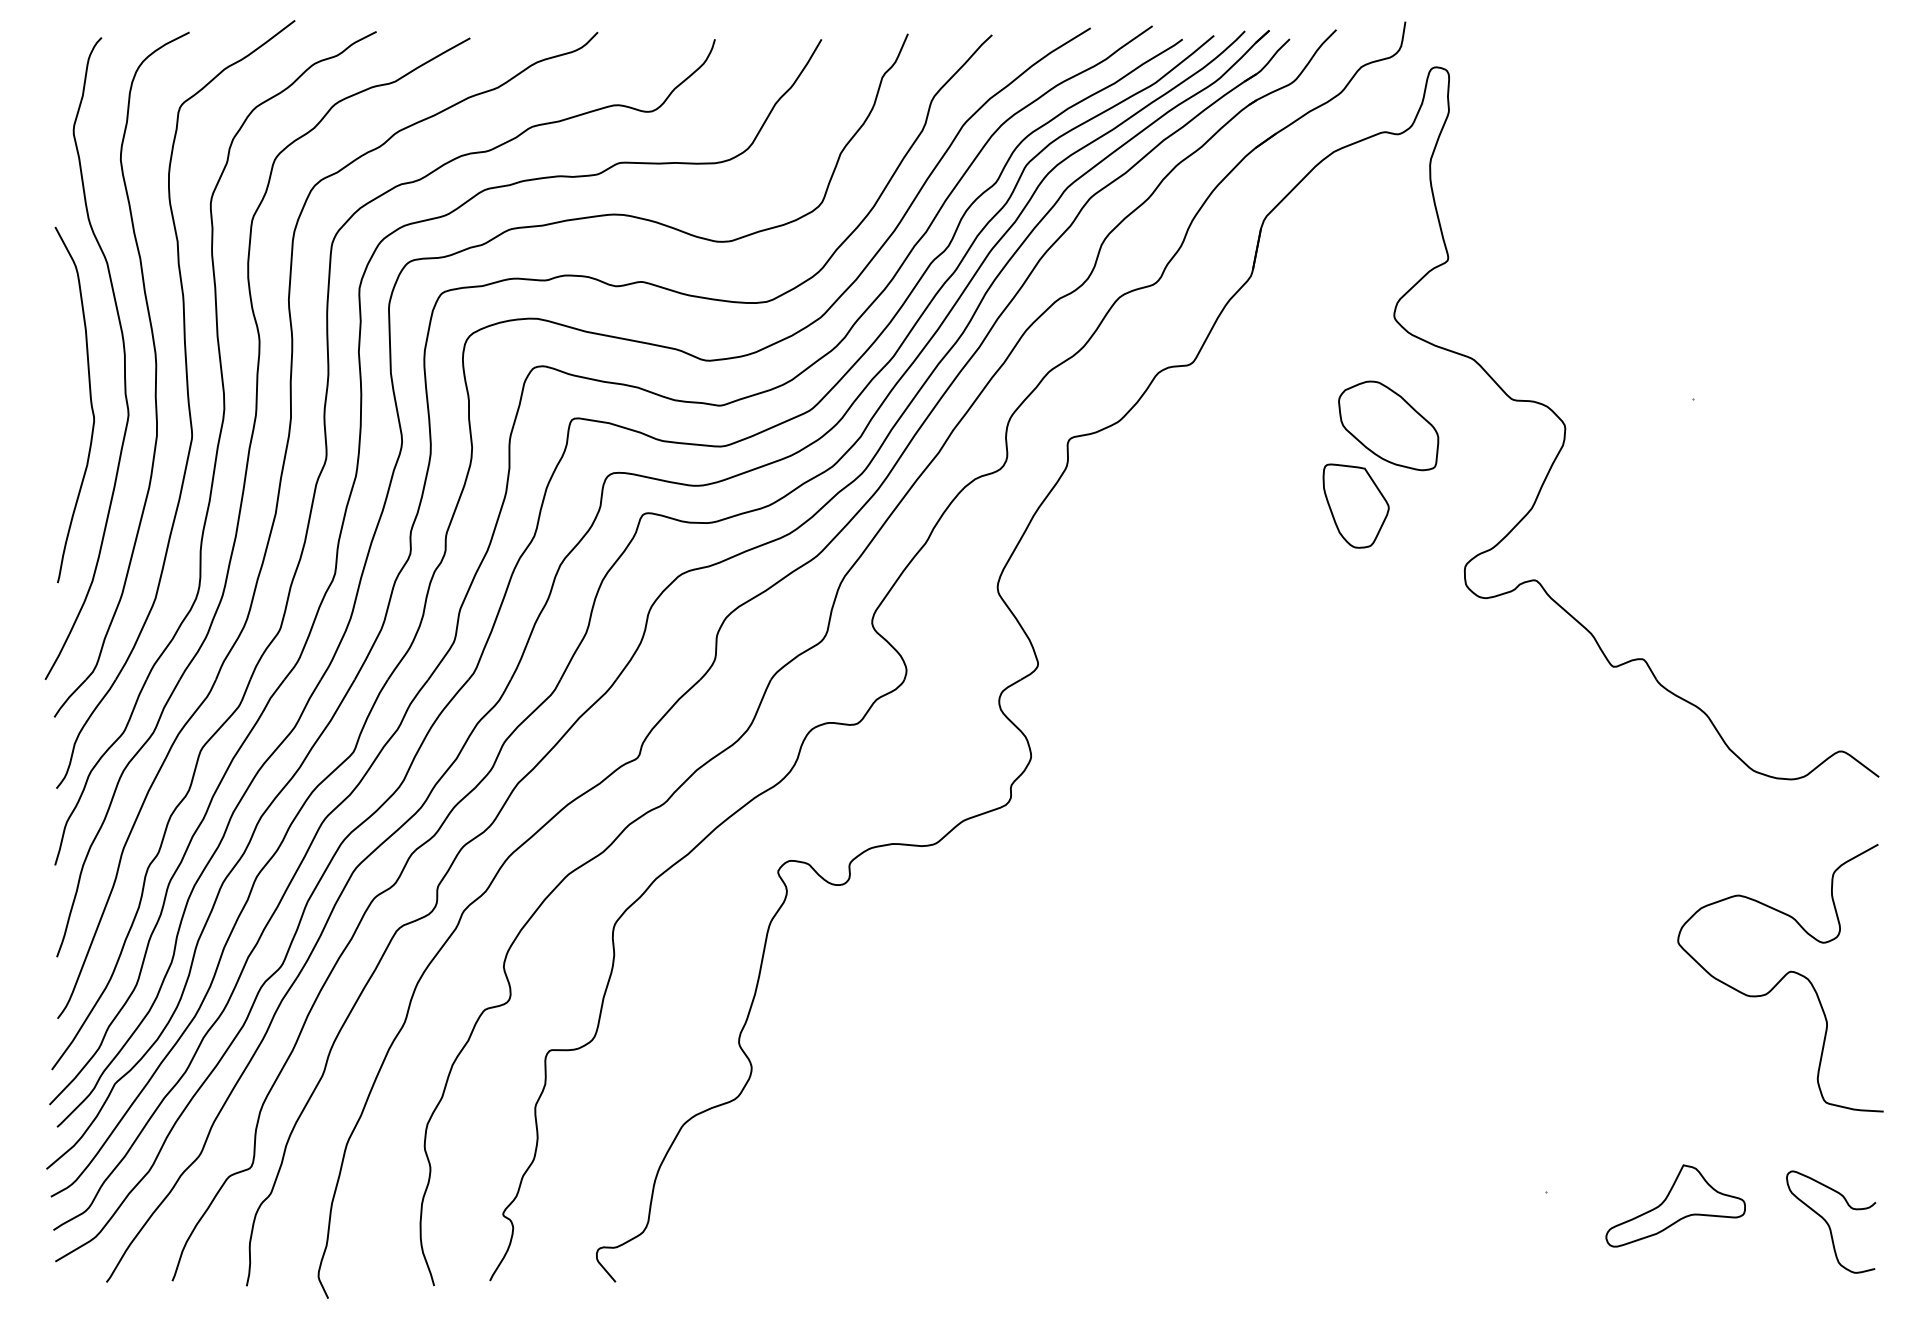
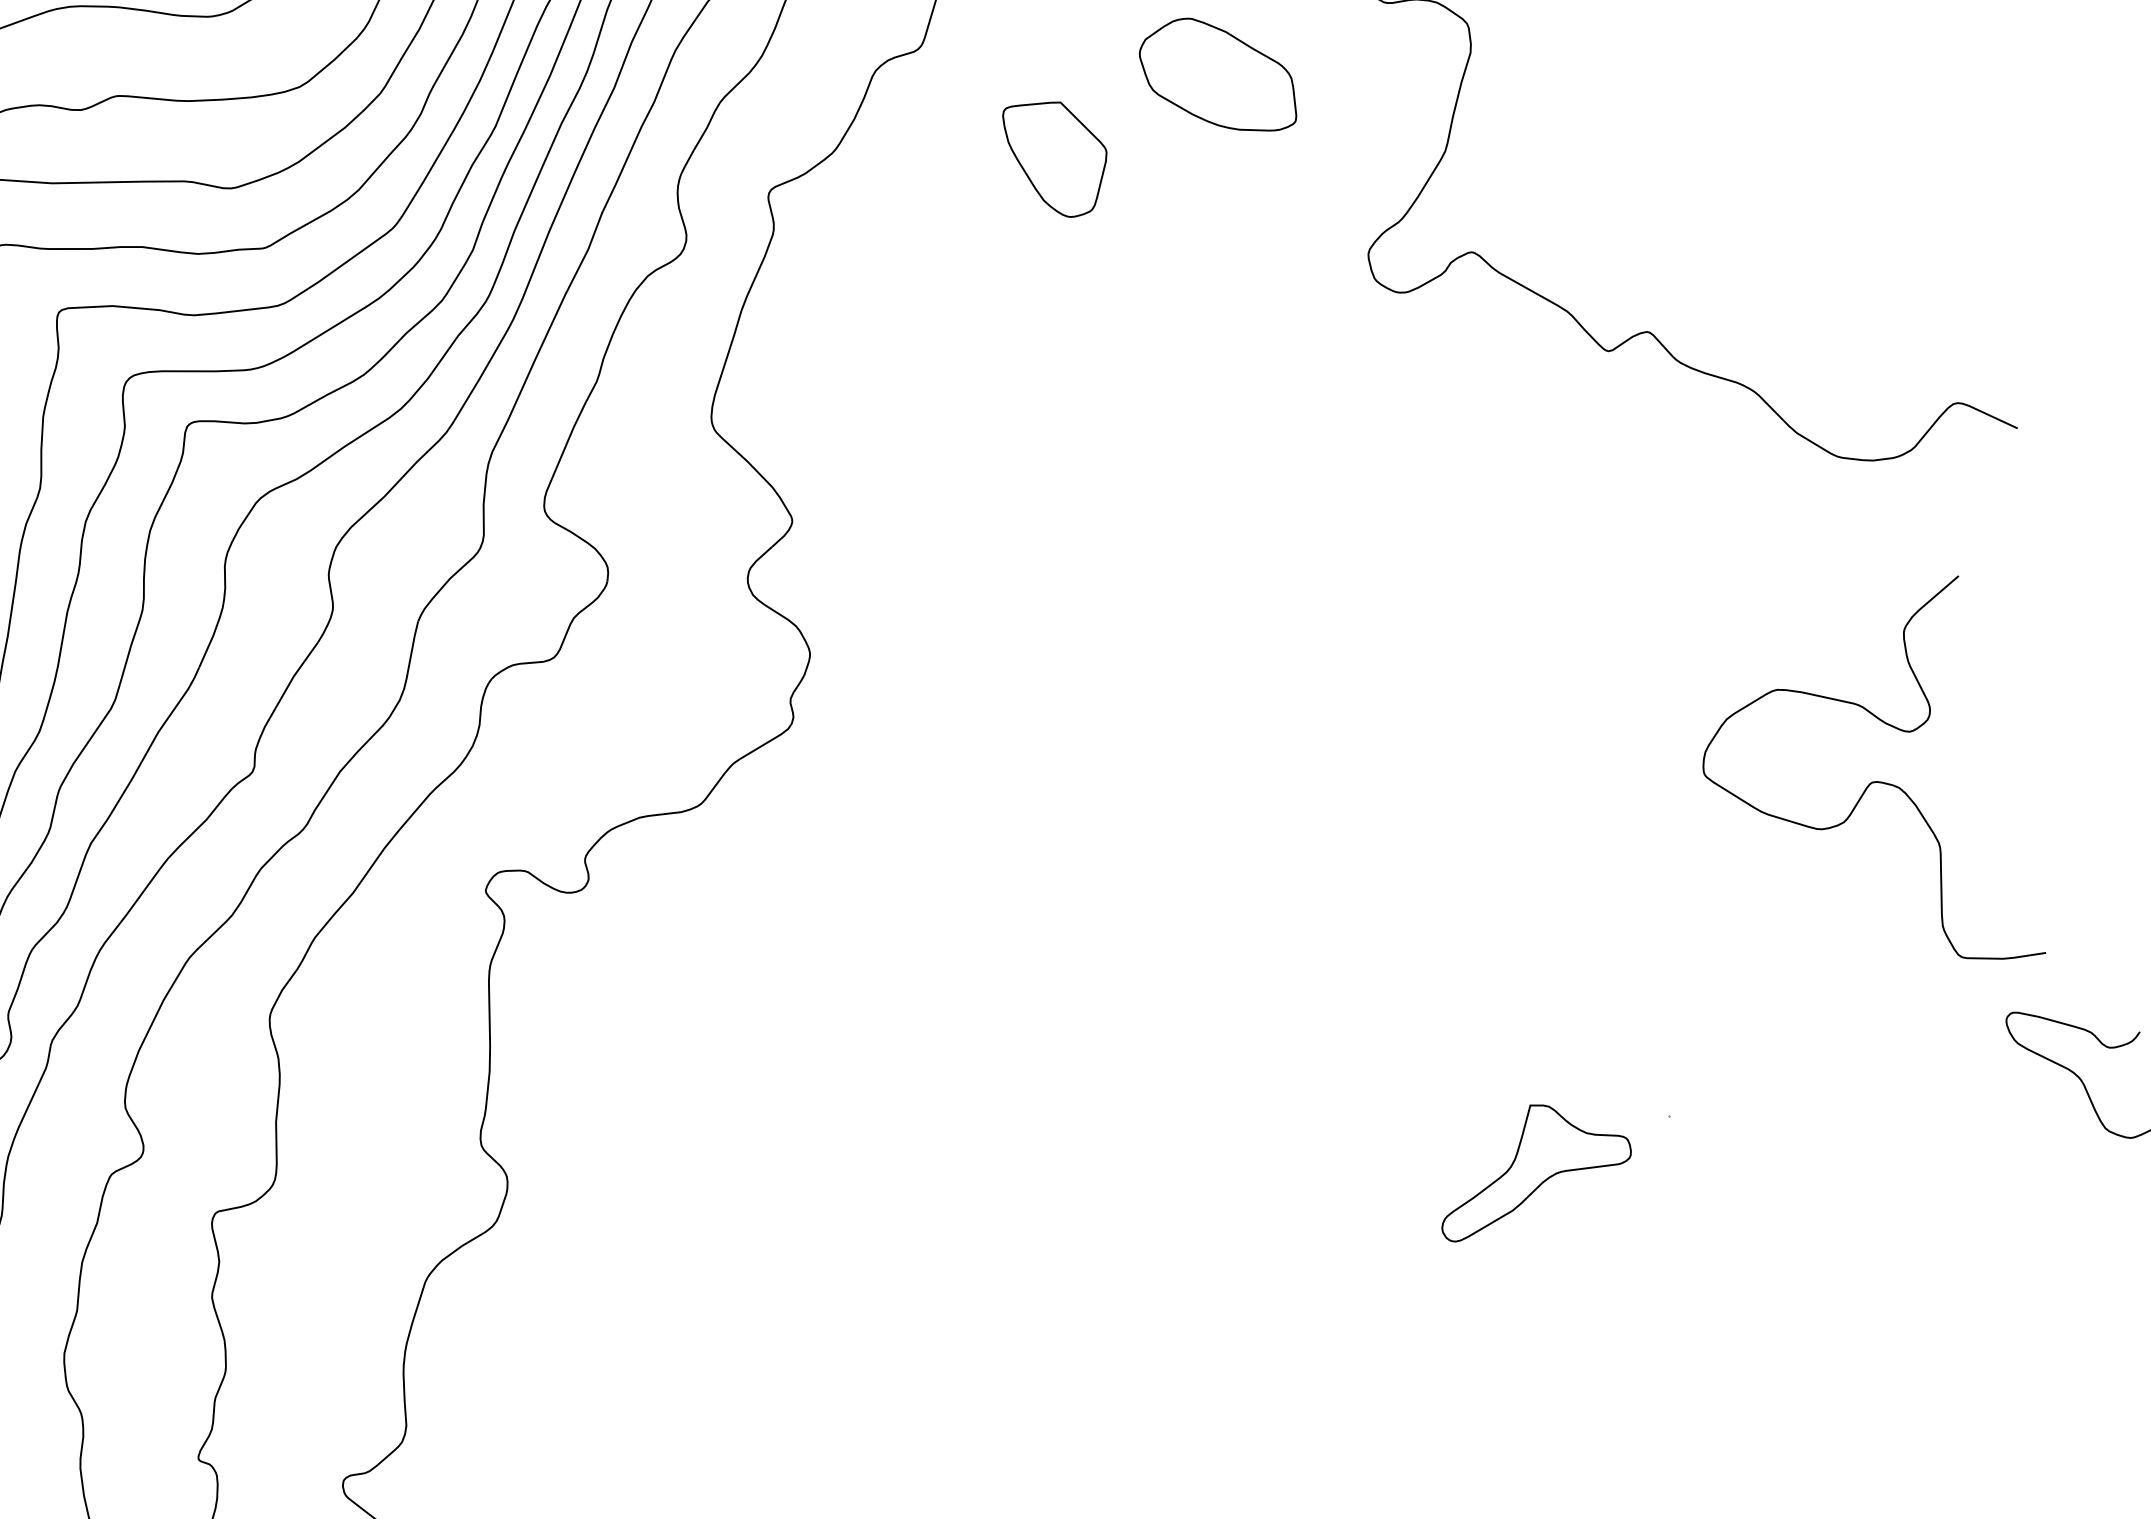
part: (1355, 505) -> (1058, 157), moved
curve: (1781, 978) -> (1861, 794), moved
part: (1675, 1205) -> (1531, 1164), moved

